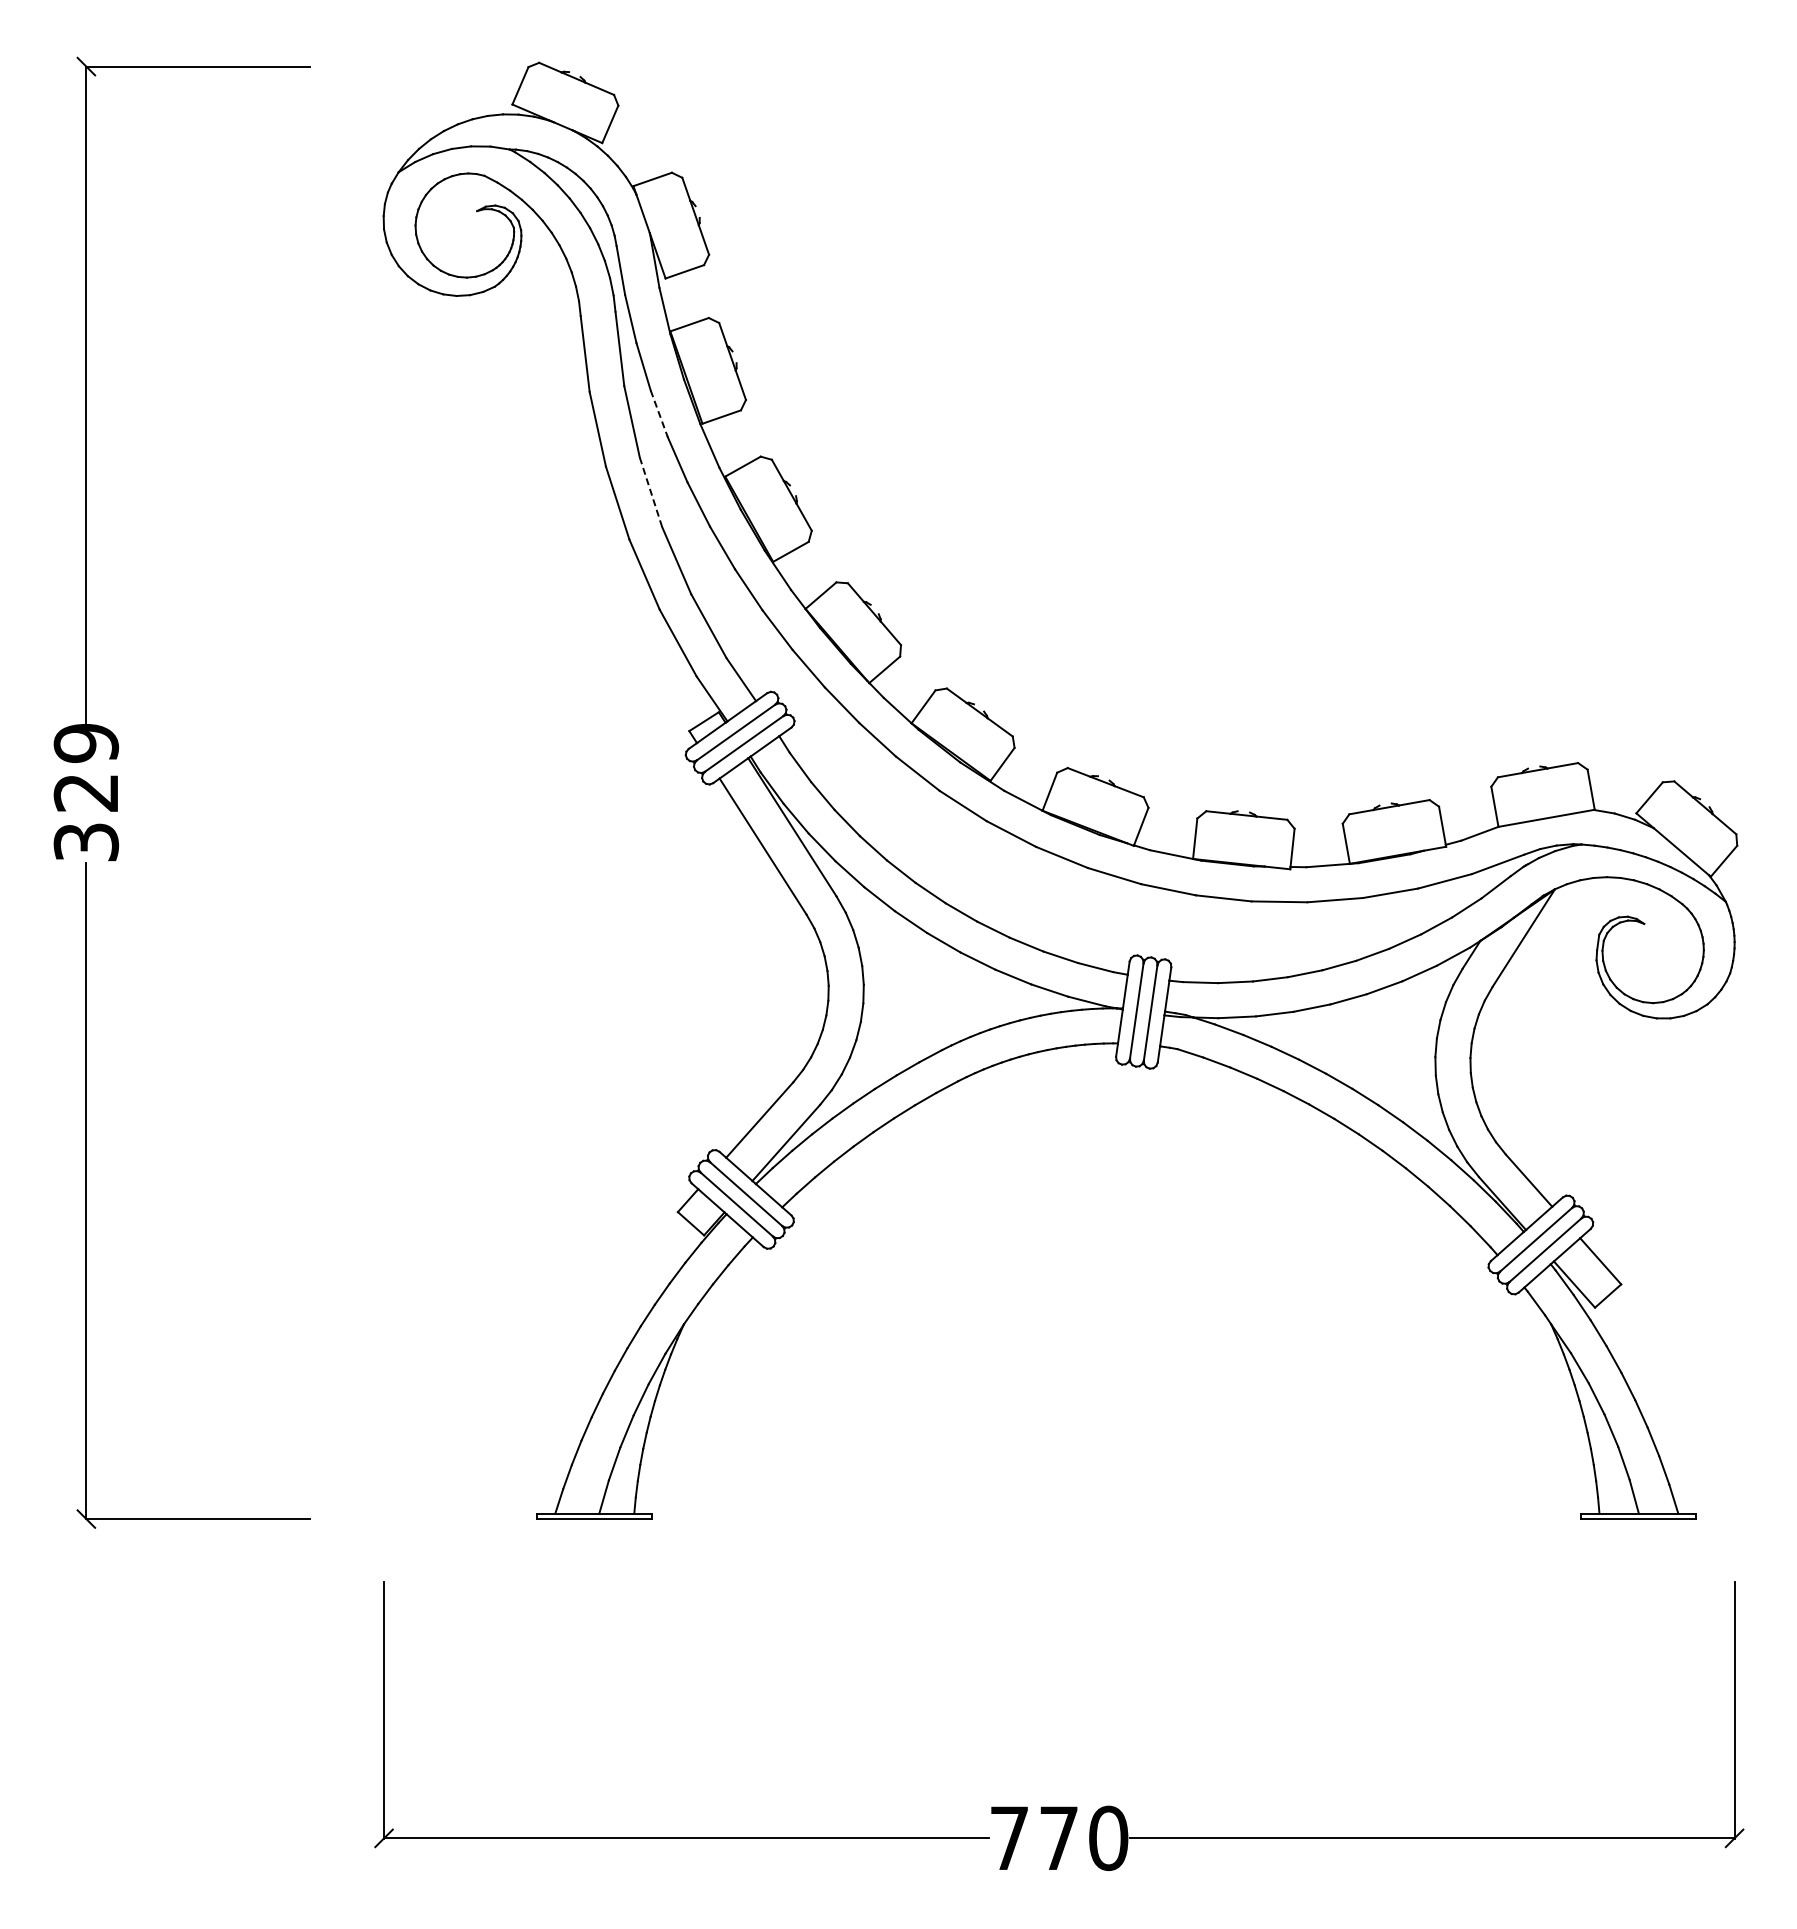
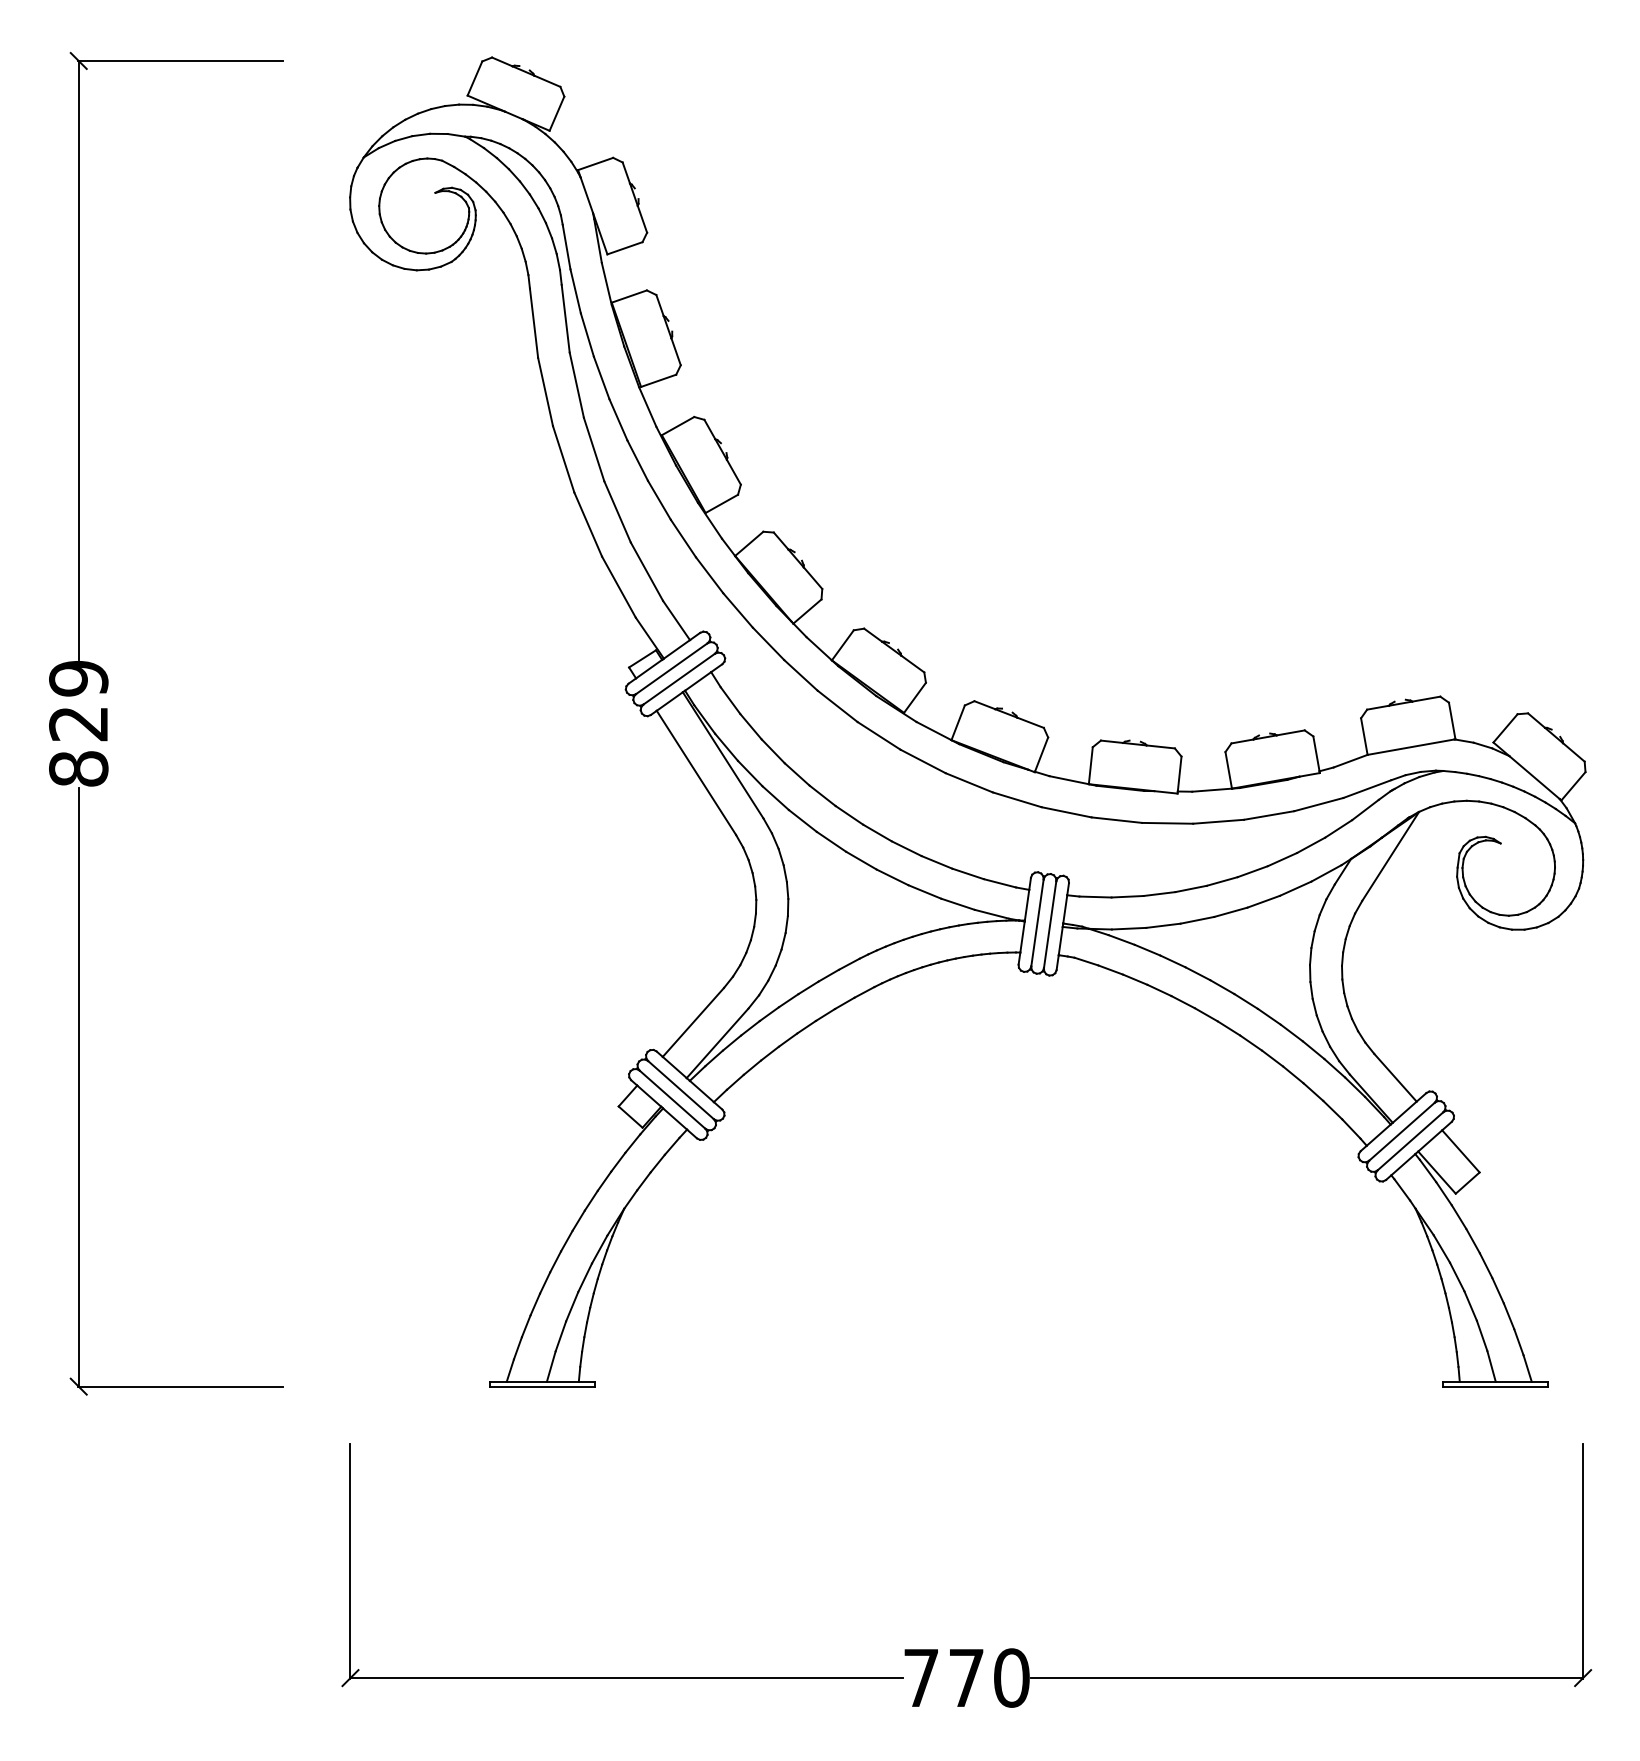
line: (659, 413) -> (601, 377), dashed -> solid
line: (651, 492) -> (594, 449), dashed -> solid
text: (86, 841) -> (78, 768), 329 -> 829

